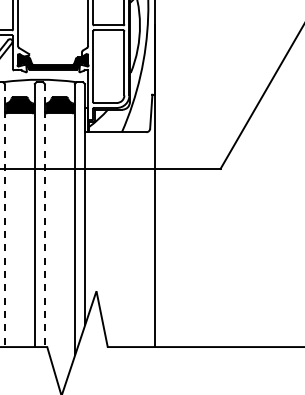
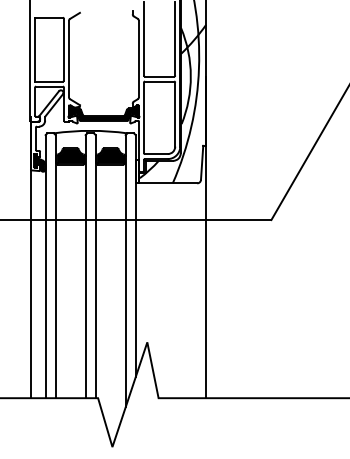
line: (4, 215) -> (55, 266), dashed -> solid
line: (44, 215) -> (95, 266), dashed -> solid

